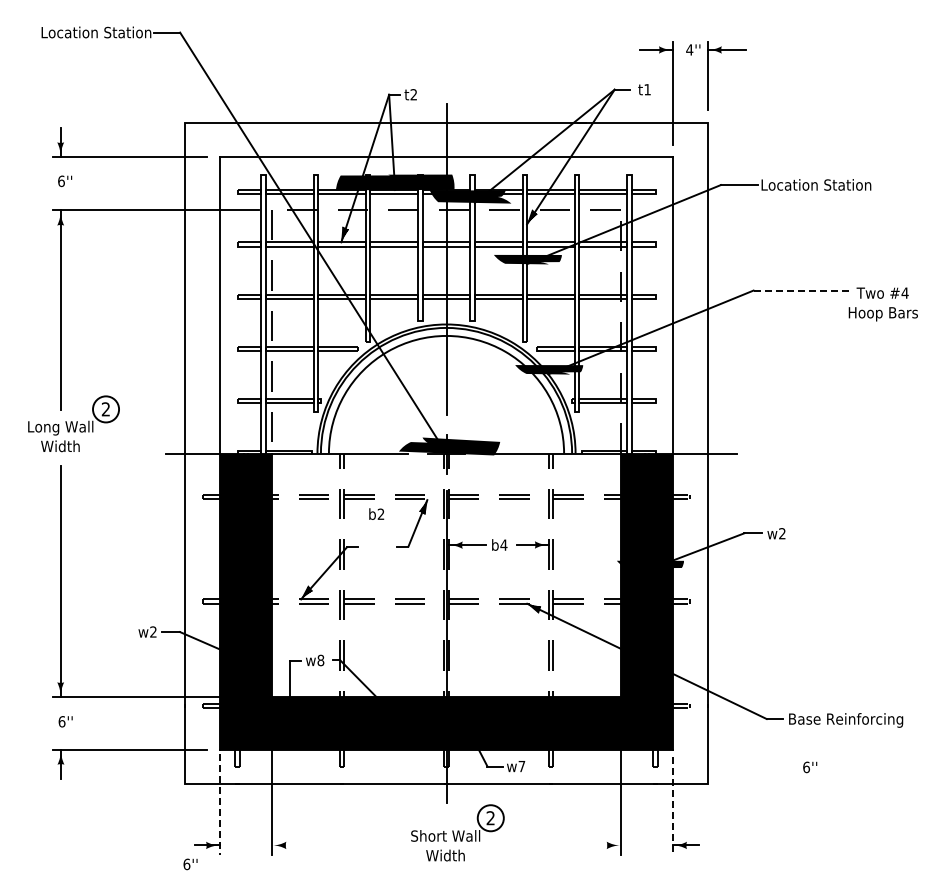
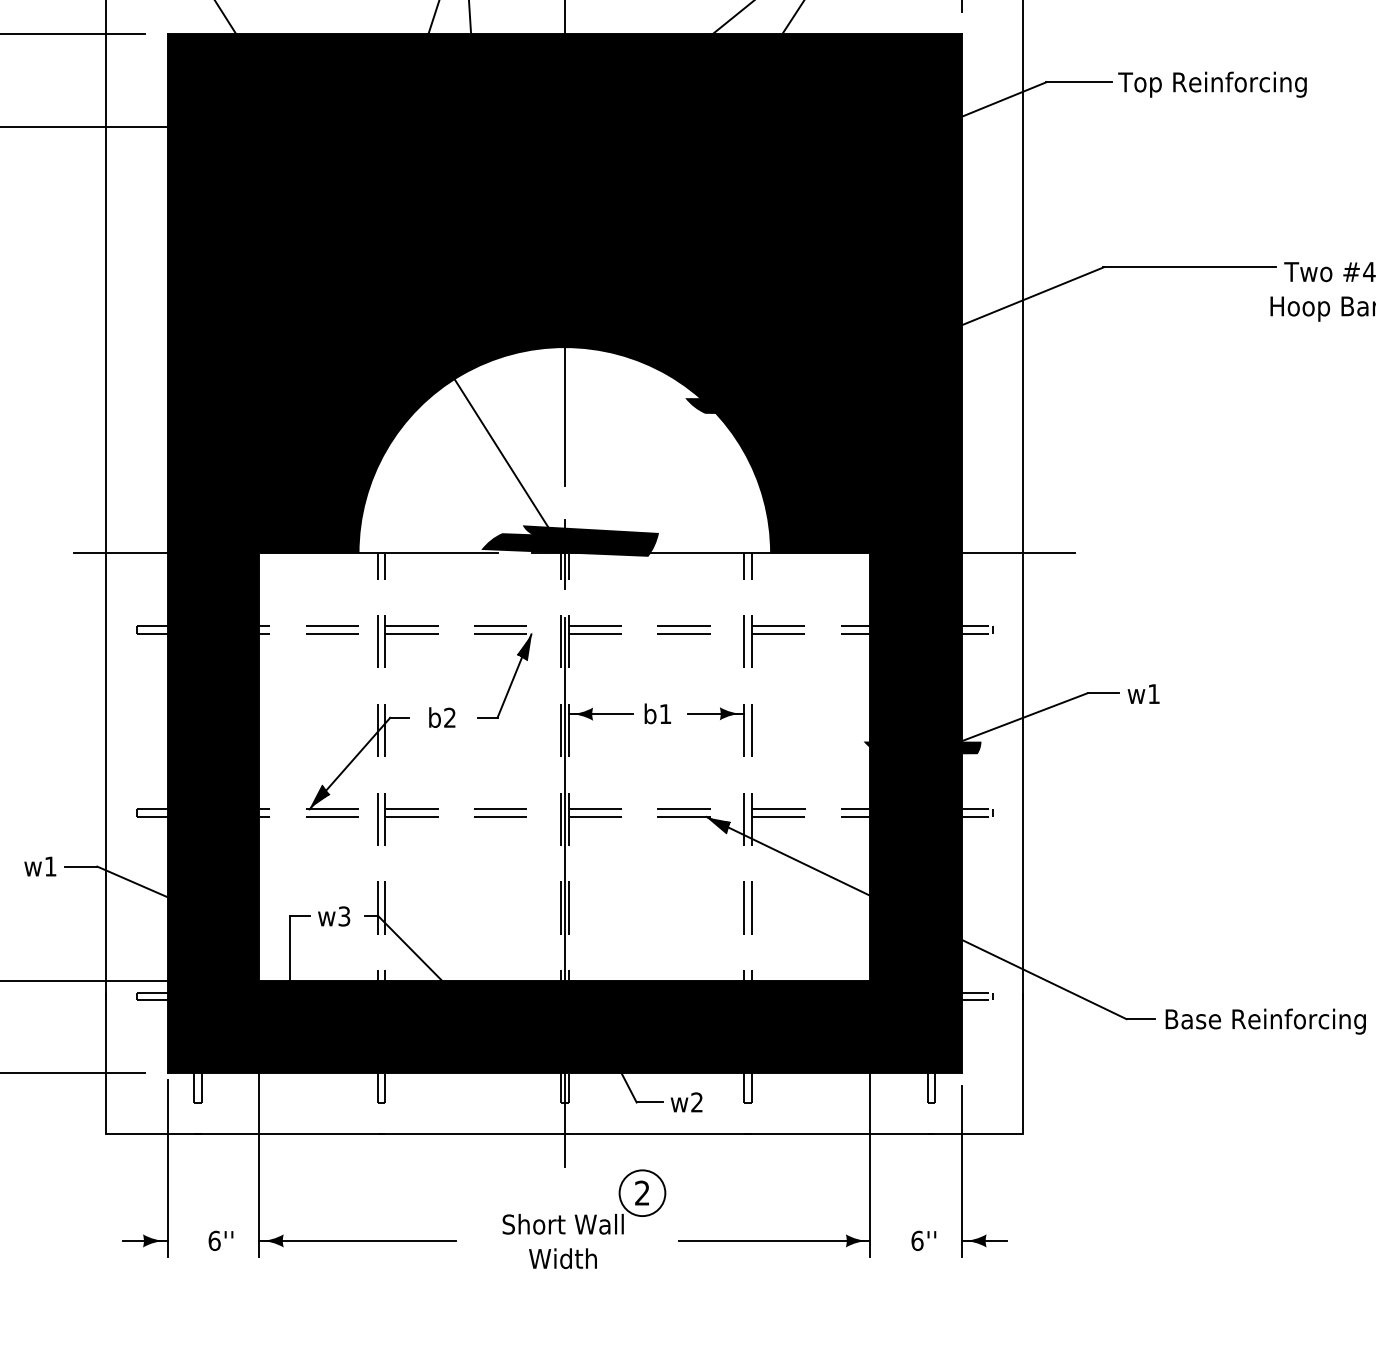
text: (816, 186) -> (1213, 84), Location Station -> Top Reinforcing
line: (803, 290) -> (1191, 267), dashed -> solid
fill: (446, 305) -> (564, 293), added
text: (376, 513) -> (441, 716), moved
text: (782, 533) -> (1154, 693), w2 -> w1
text: (503, 544) -> (664, 712), b4 -> b1
text: (153, 631) -> (50, 865), w2 -> w1
text: (320, 660) -> (343, 916), w8 -> w3
text: (521, 766) -> (696, 1102), w7 -> w2
text: (810, 767) -> (924, 1241), moved
line: (220, 804) -> (168, 1169), dashed -> solid
line: (672, 805) -> (961, 1170), dashed -> solid
line: (328, 845) -> (357, 1241), added
line: (565, 845) -> (773, 1241), added
text: (190, 864) -> (220, 1241), moved

